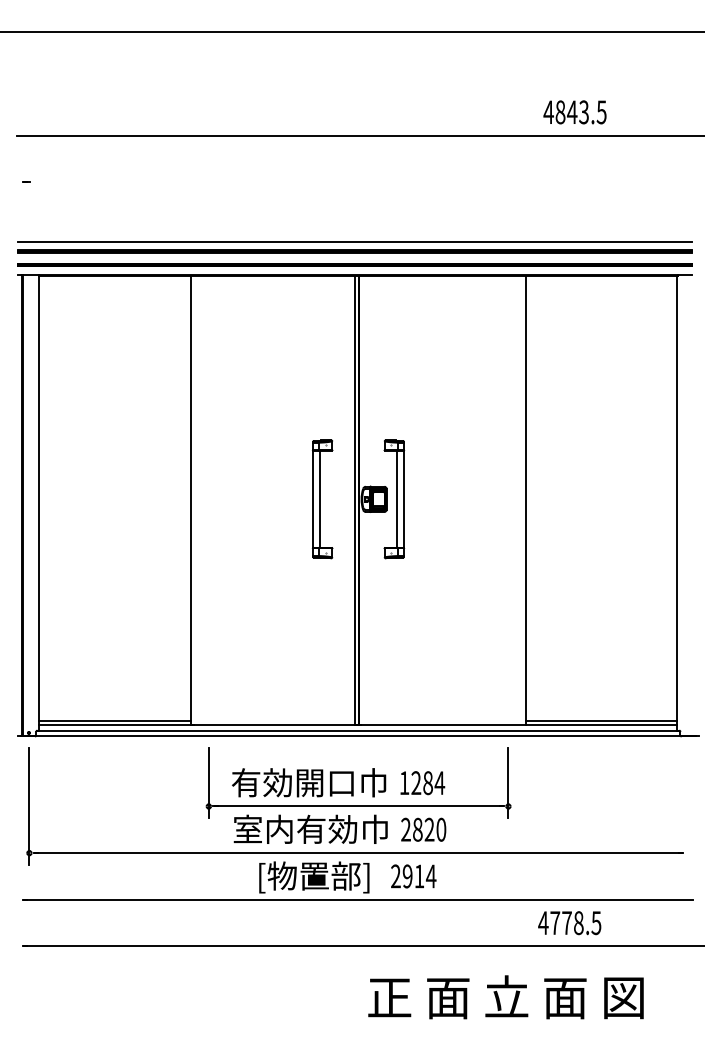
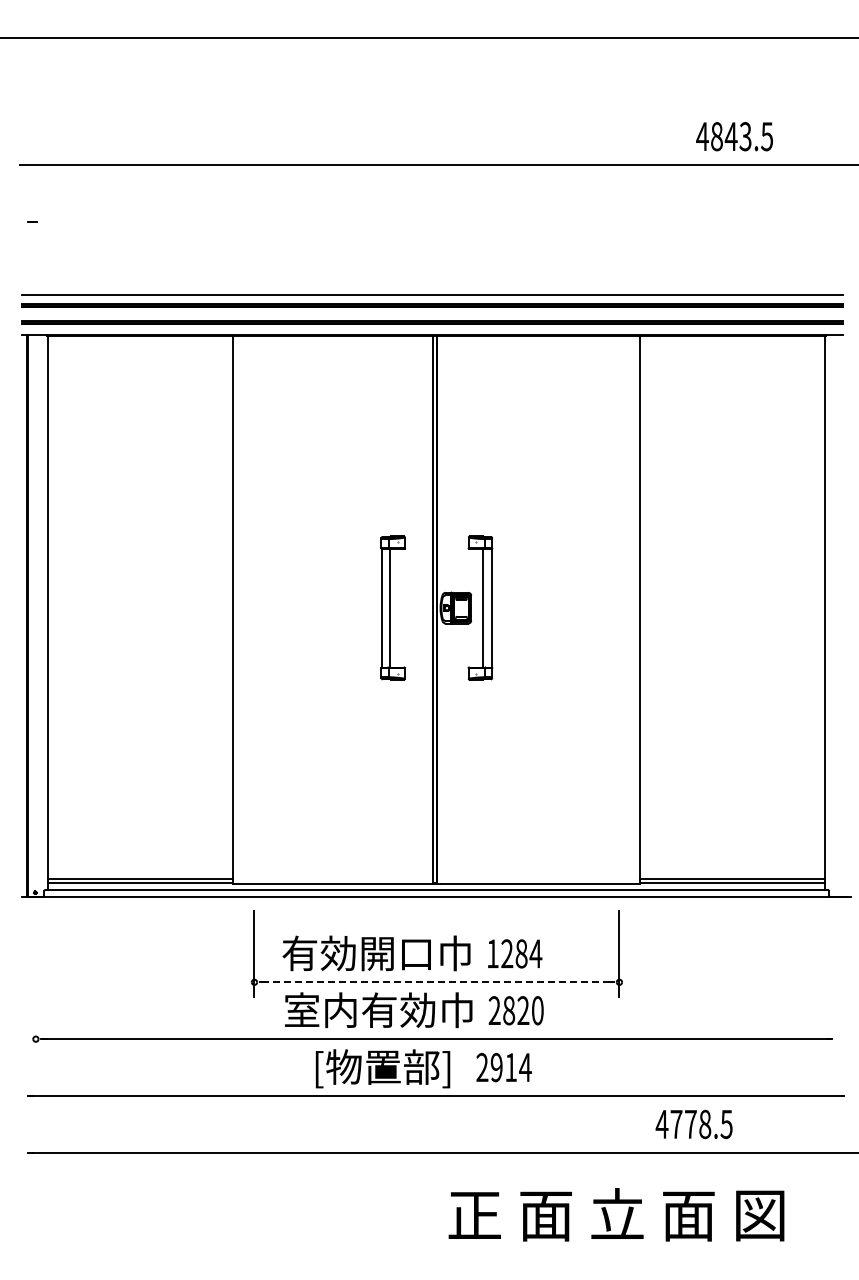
text: (574, 112) -> (734, 136), moved
line: (29, 806) -> (35, 982), removed
line: (359, 806) -> (437, 982), solid -> dashed

